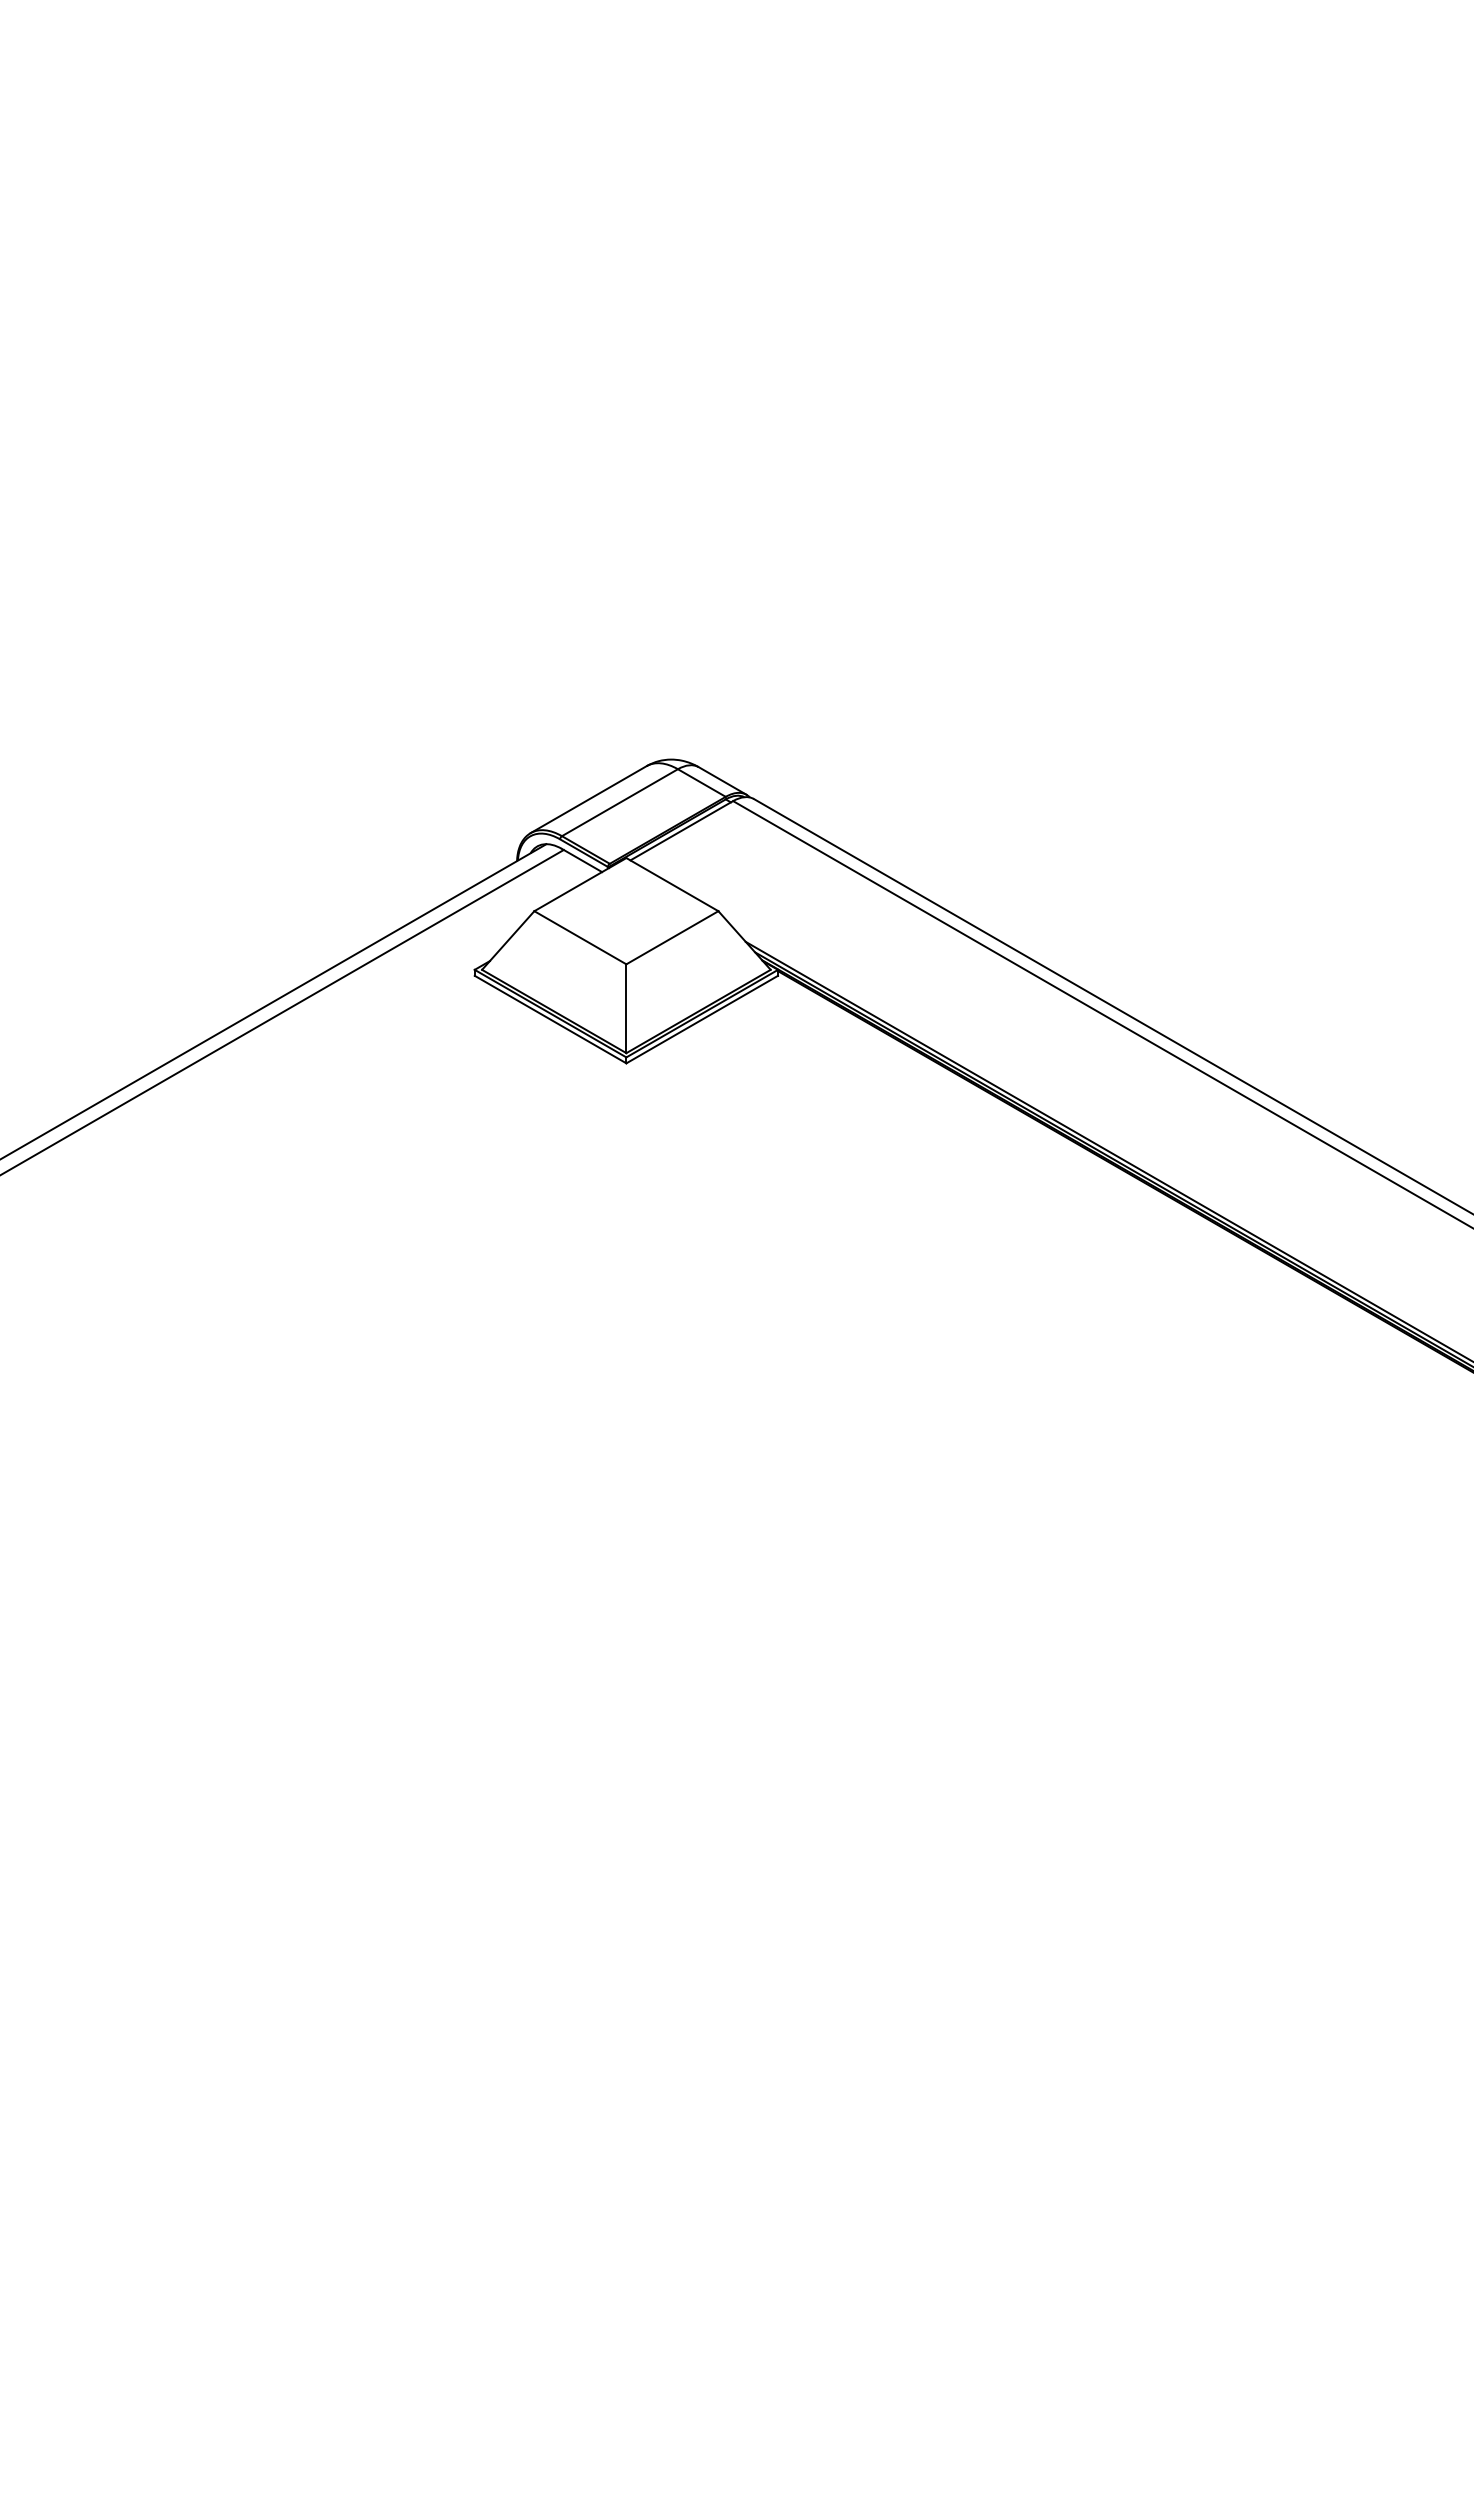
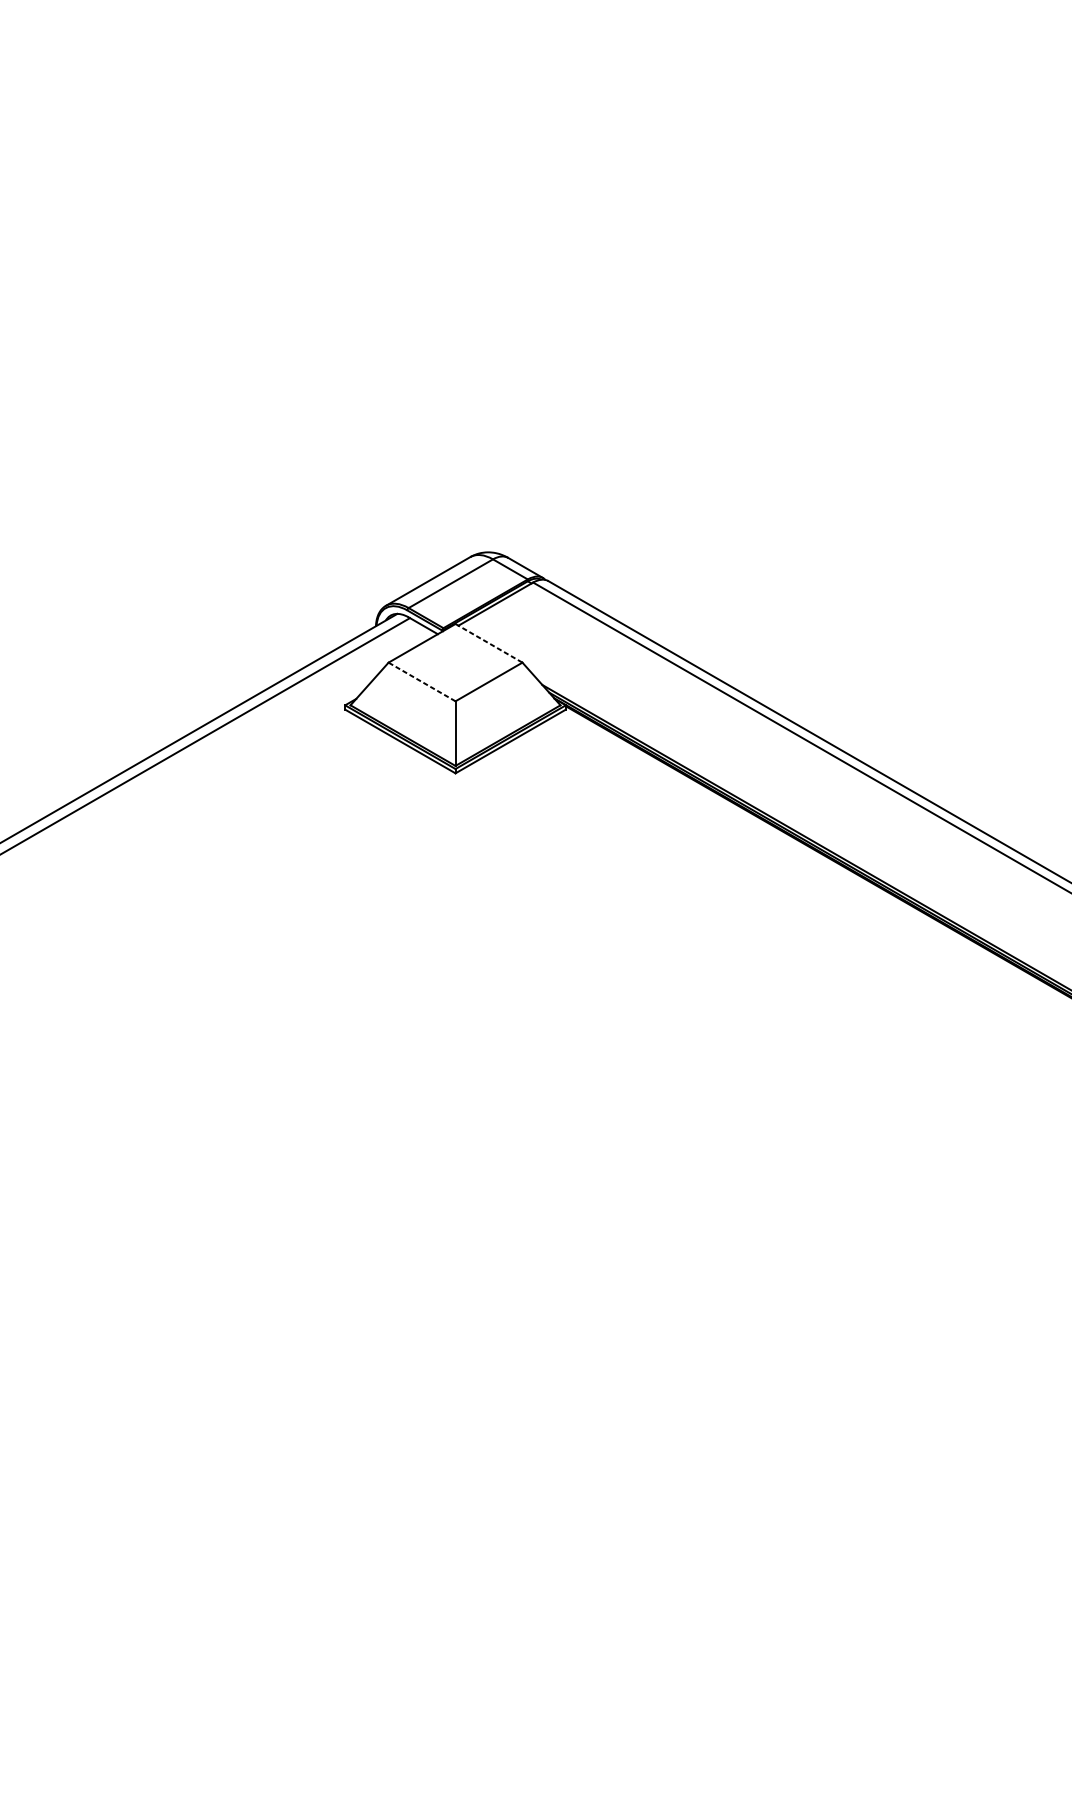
line: (672, 884) -> (489, 643), solid -> dashed
line: (579, 937) -> (421, 681), solid -> dashed

